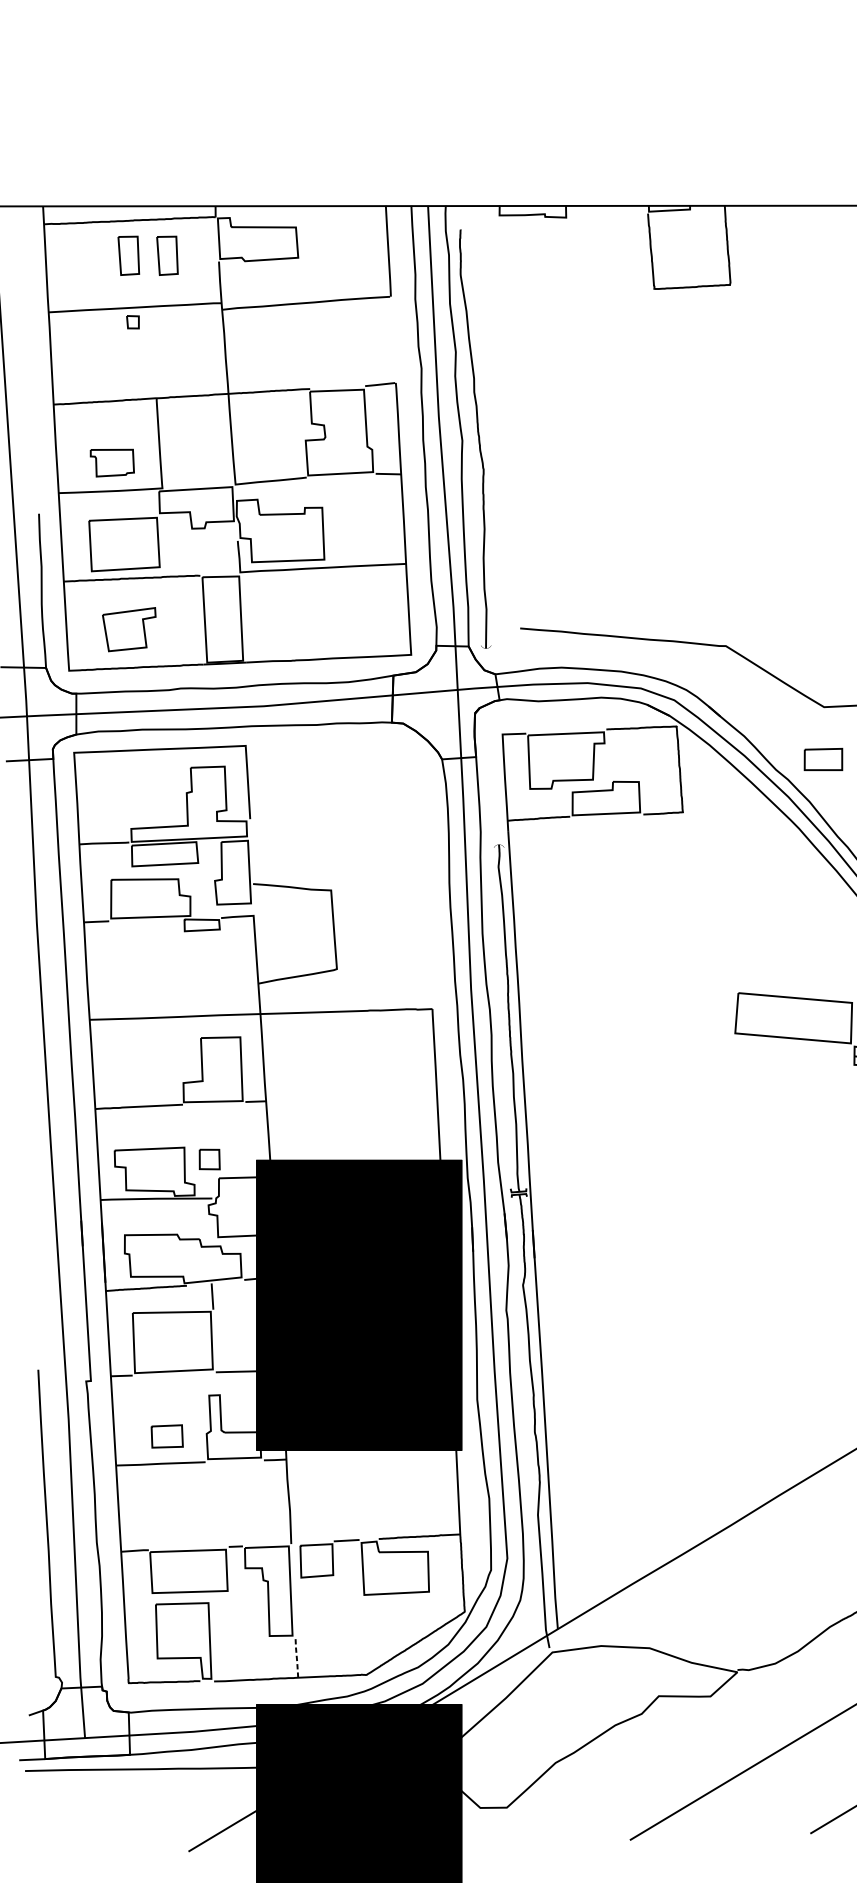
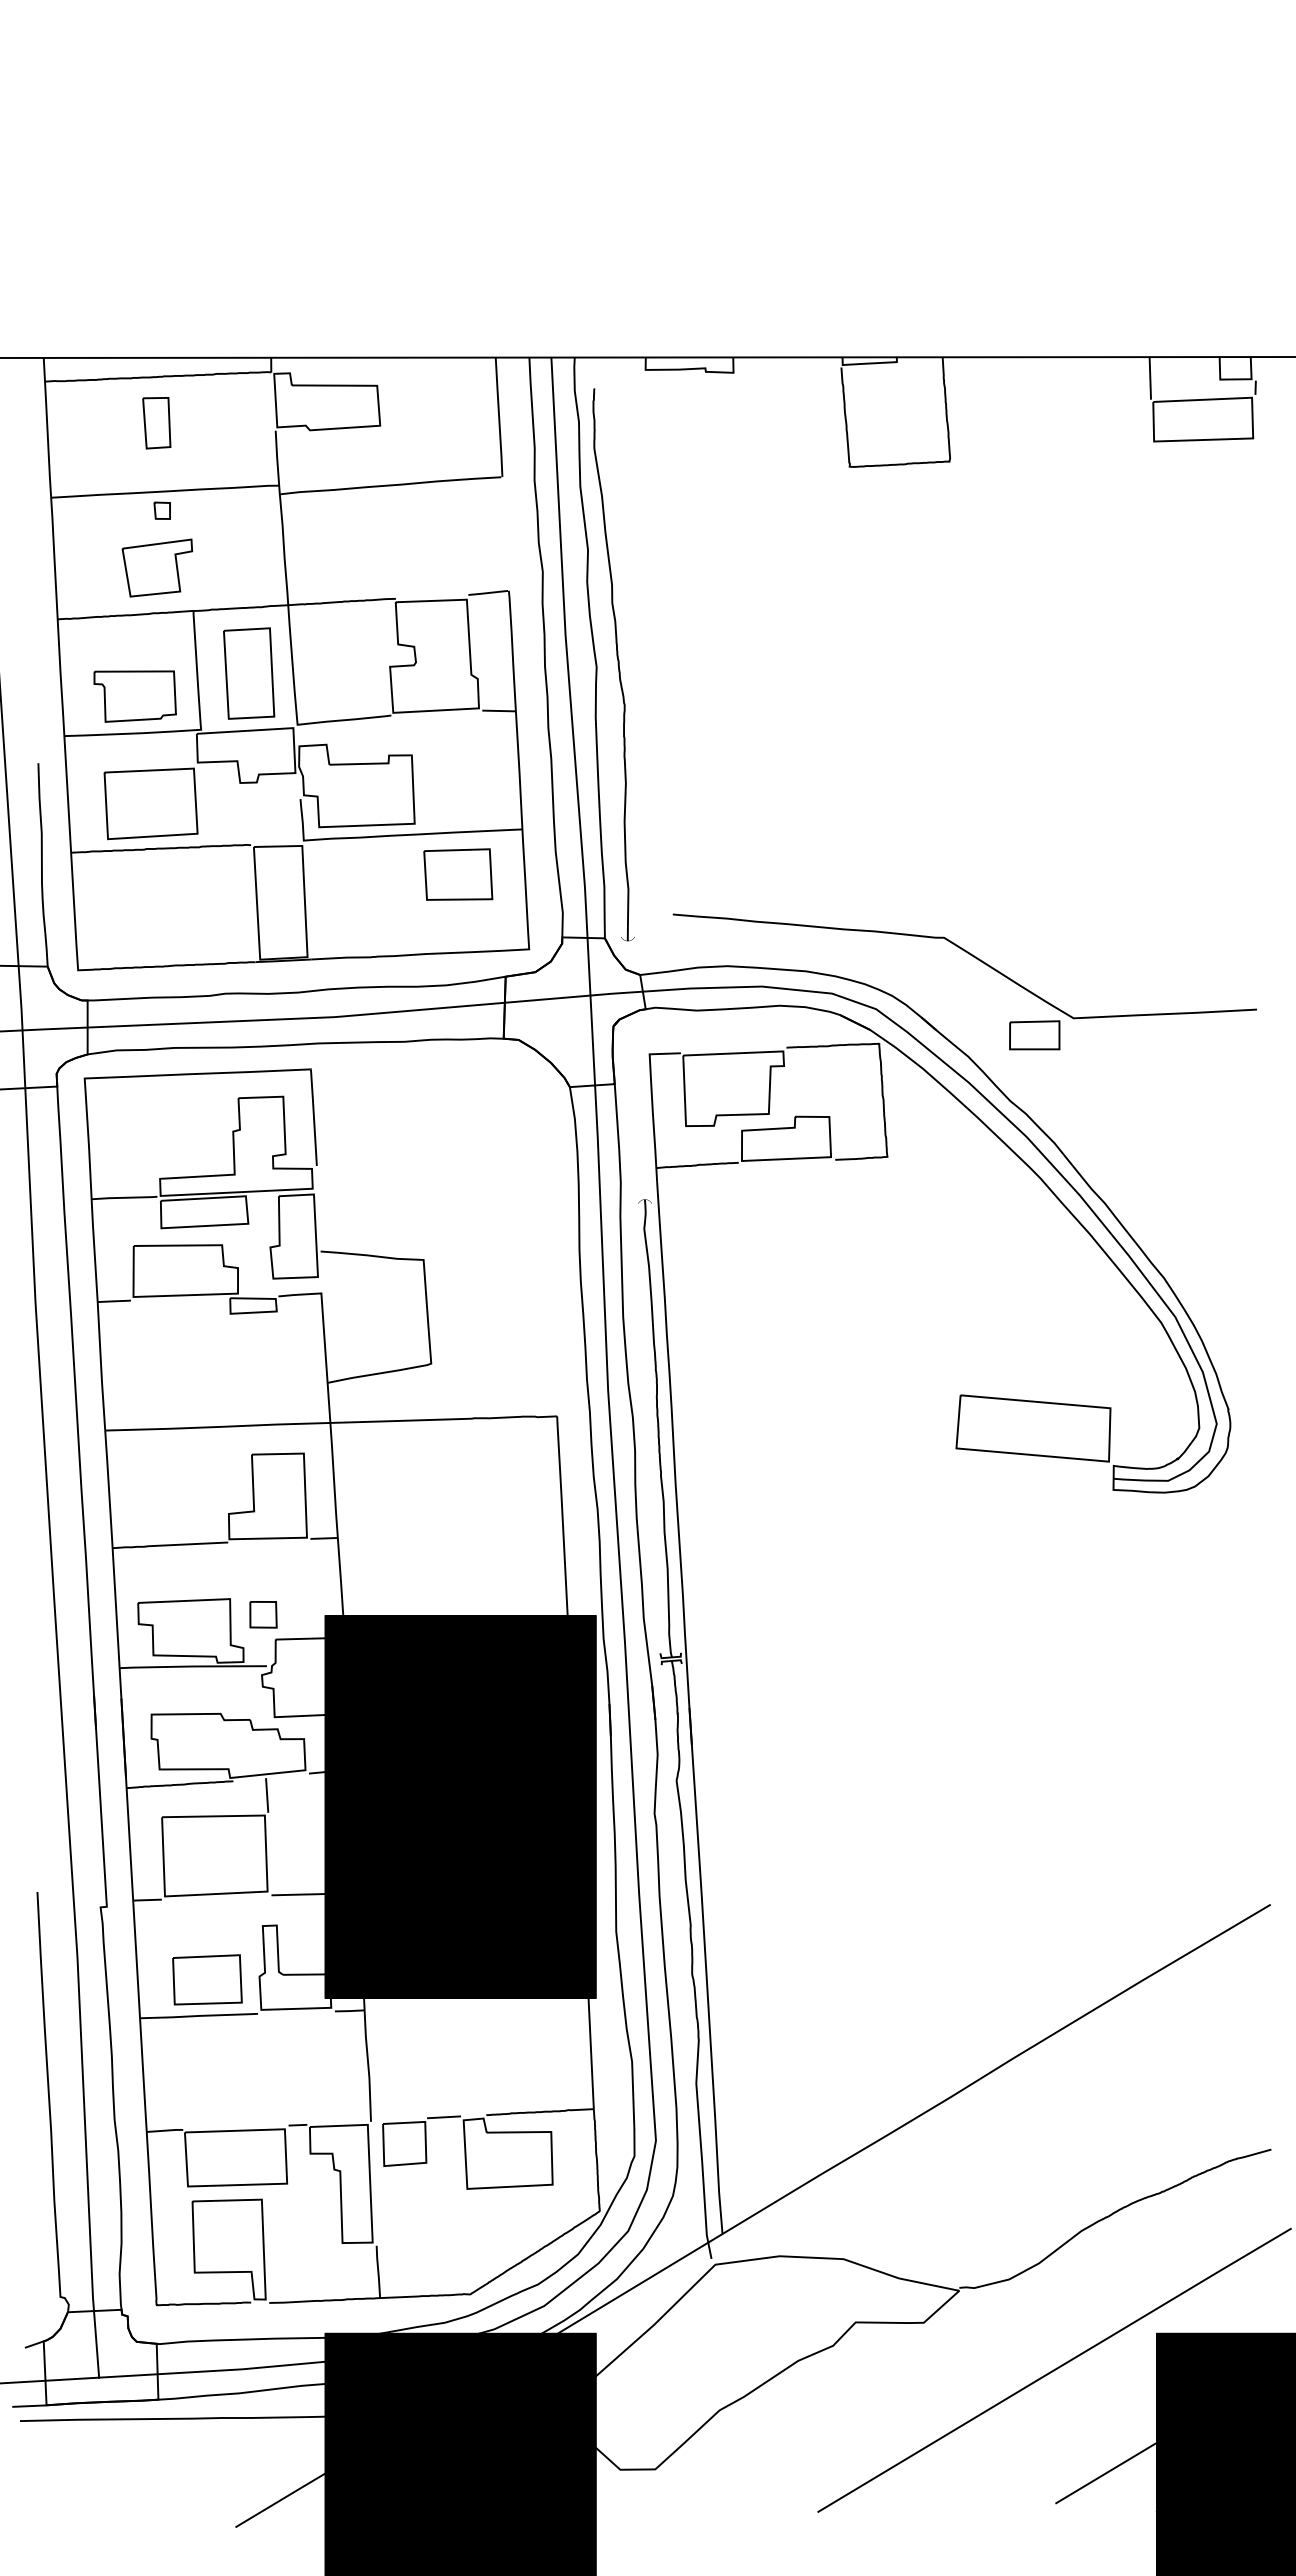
part: (167, 256) -> (207, 423), removed
part: (199, 445) -> (249, 673), added
part: (111, 463) -> (134, 696), size x1.43
part: (357, 598) -> (458, 874), added
part: (129, 629) -> (157, 567), moved
part: (823, 759) -> (1034, 1035), moved
part: (167, 1436) -> (207, 1979), size x1.67
line: (296, 1657) -> (378, 2271), dashed -> solid

